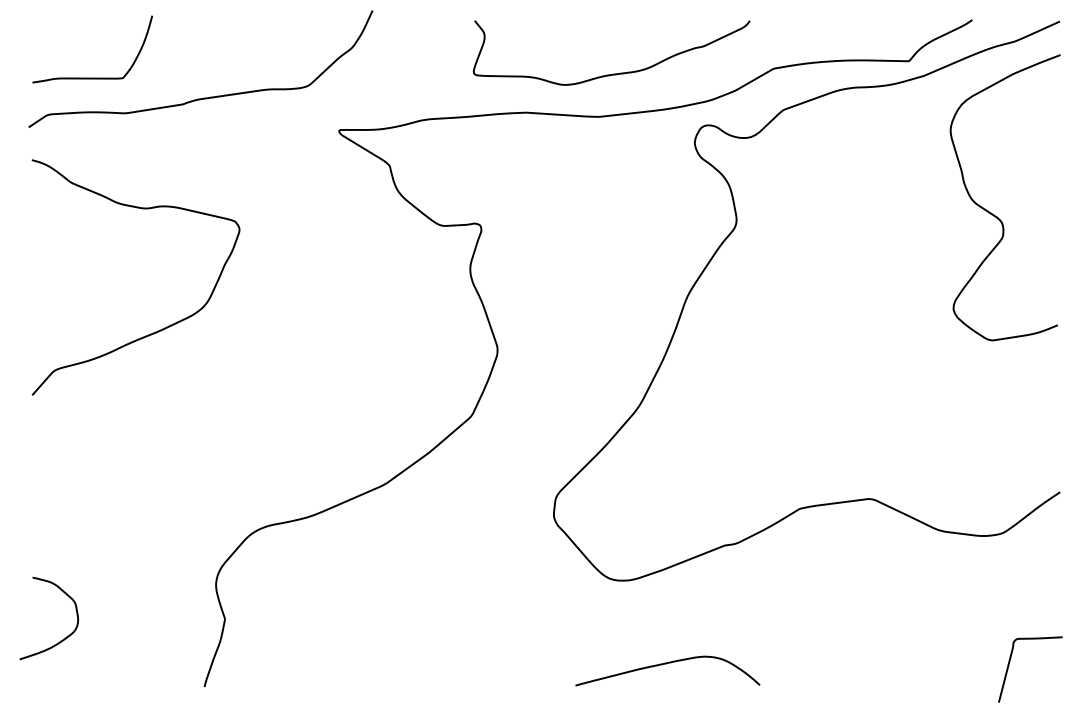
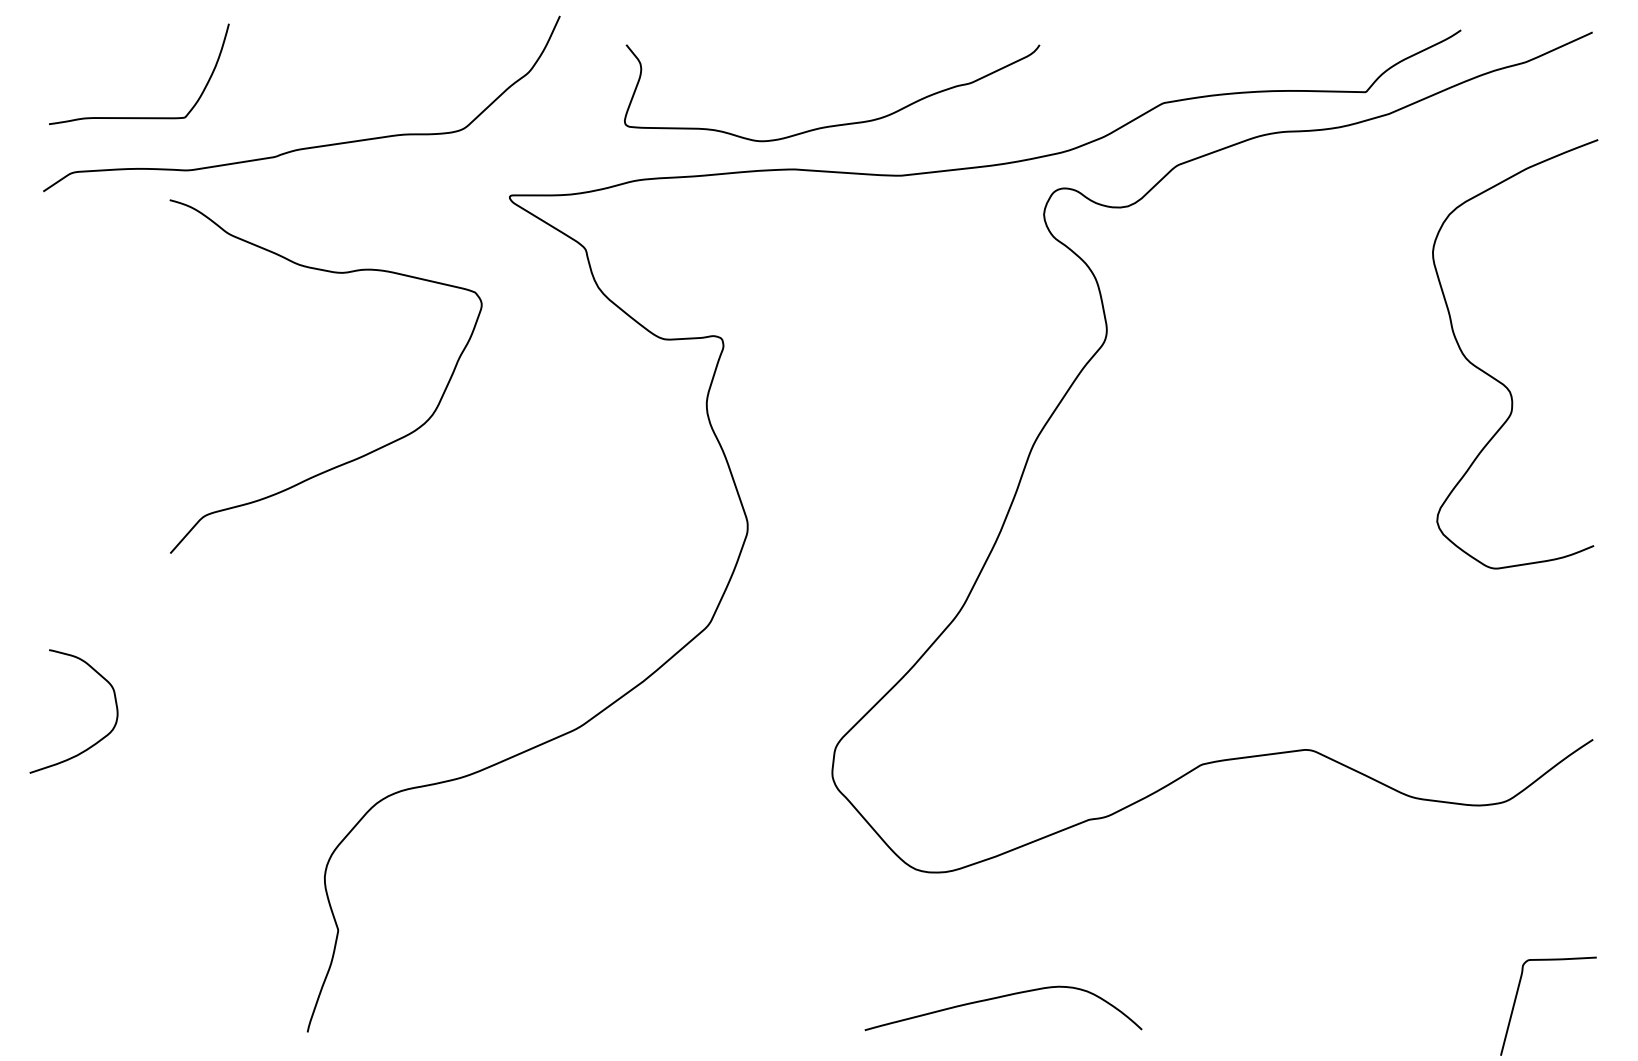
curve: (612, 73) -> (833, 124), moved
curve: (994, 214) -> (1498, 379), moved
curve: (157, 330) -> (358, 456), moved
curve: (63, 638) -> (95, 741), moved

